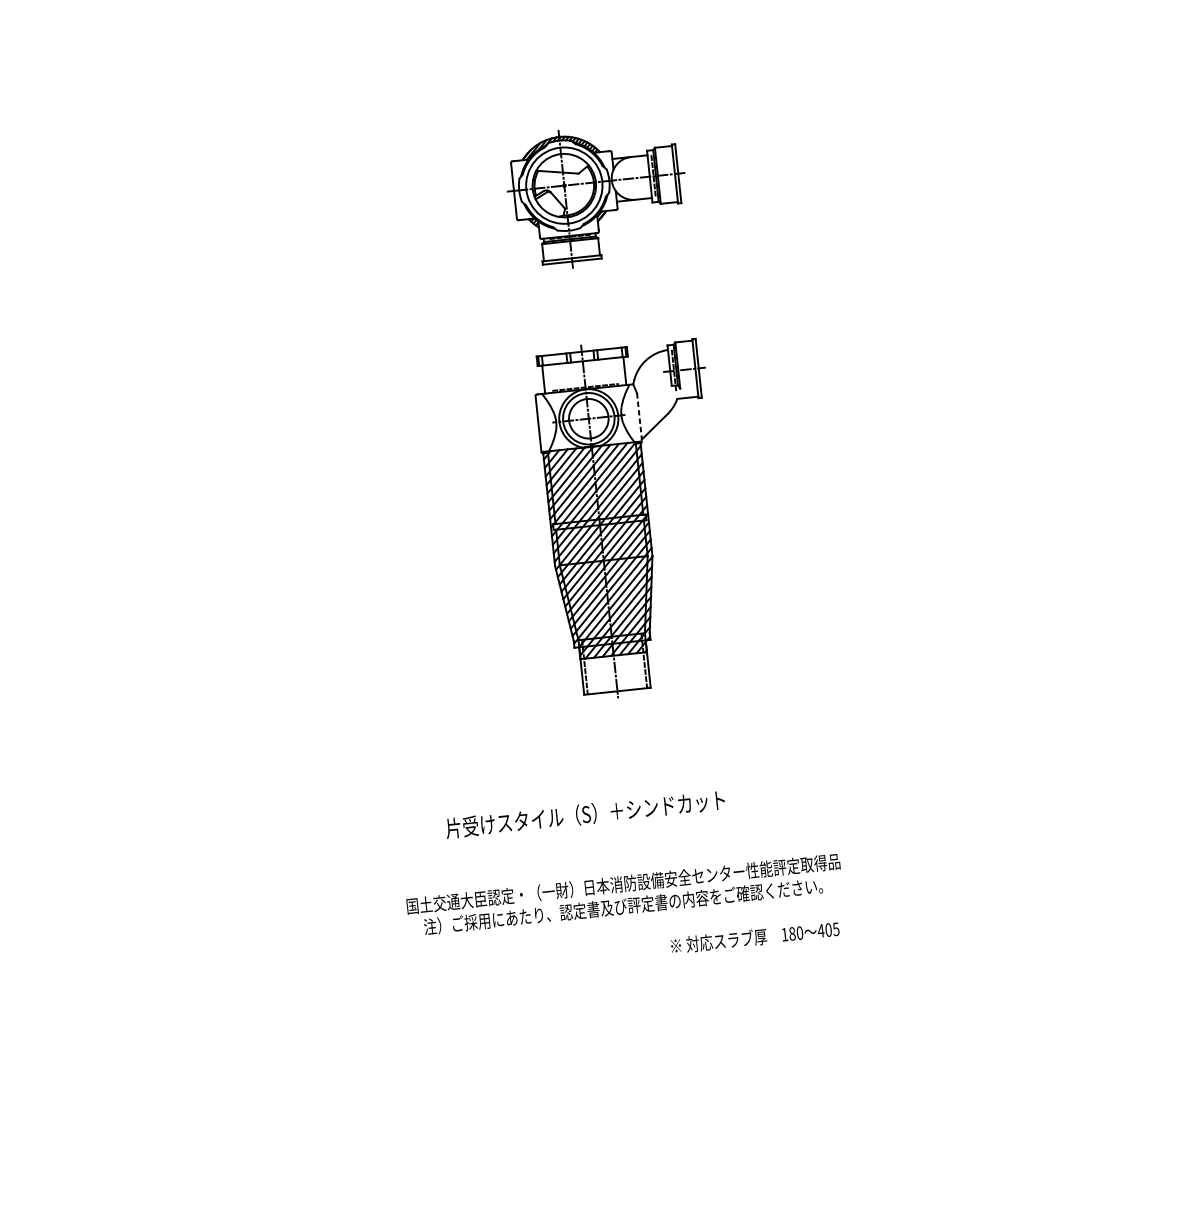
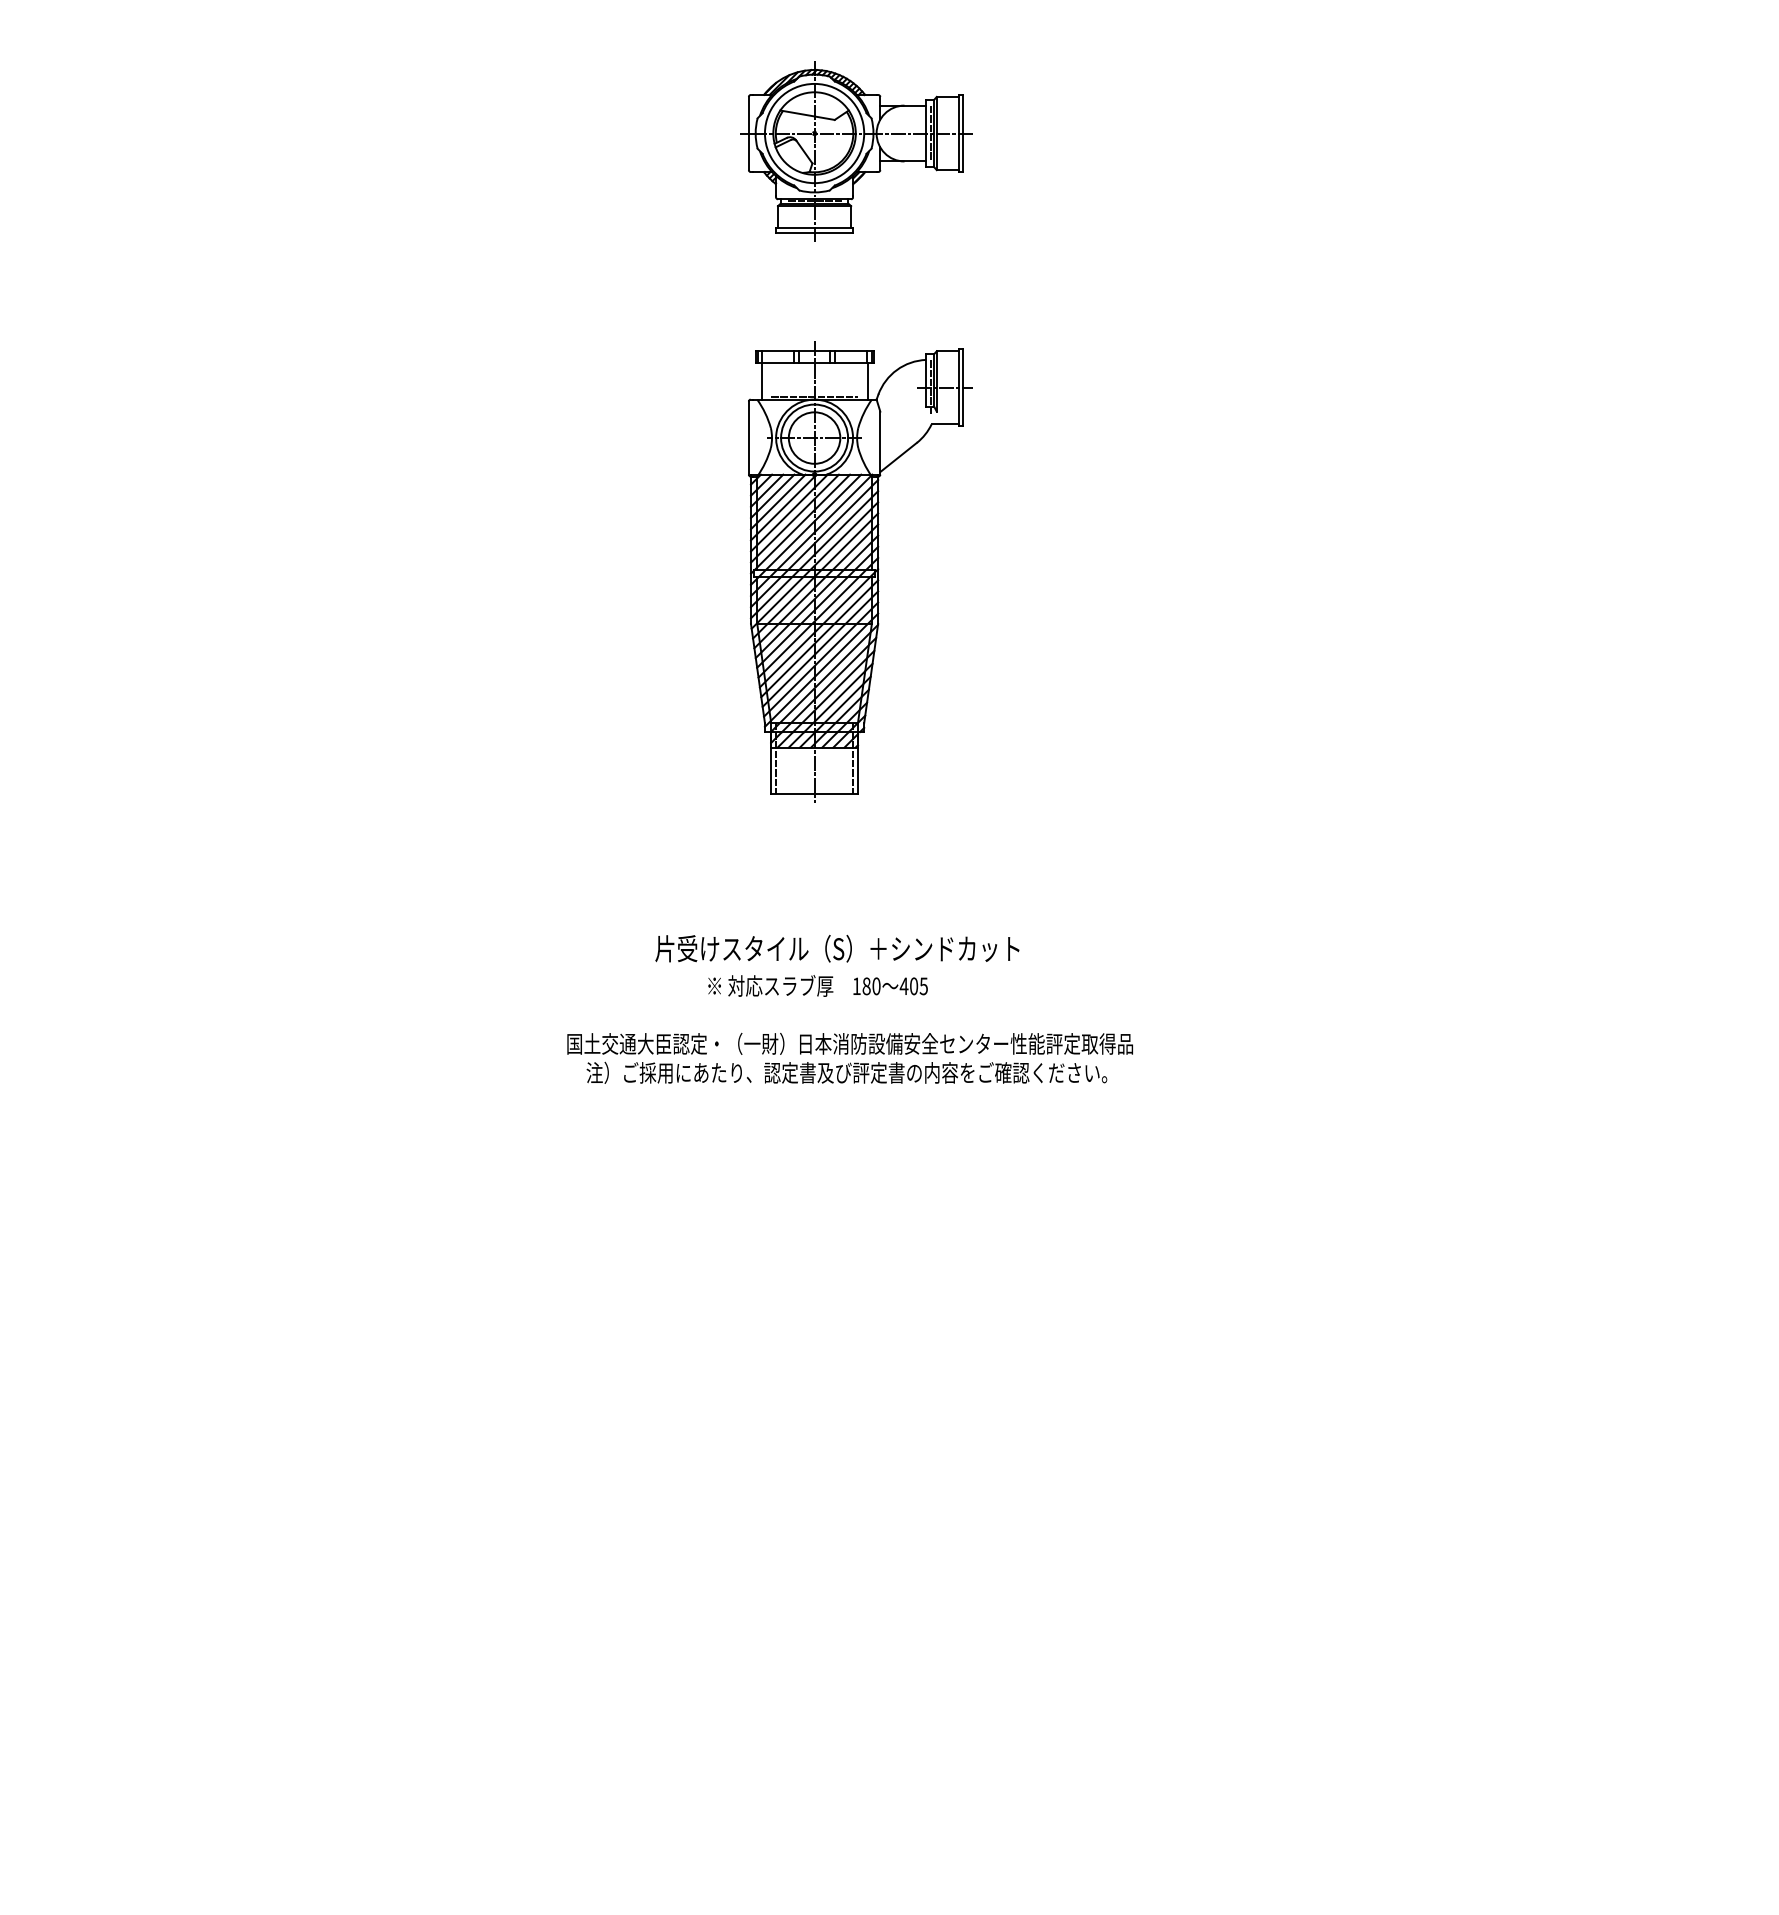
line: (639, 417) -> (880, 443), dashed -> solid
text: (585, 814) -> (837, 948), moved
text: (624, 894) -> (849, 1057), moved
text: (754, 937) -> (817, 985), moved

